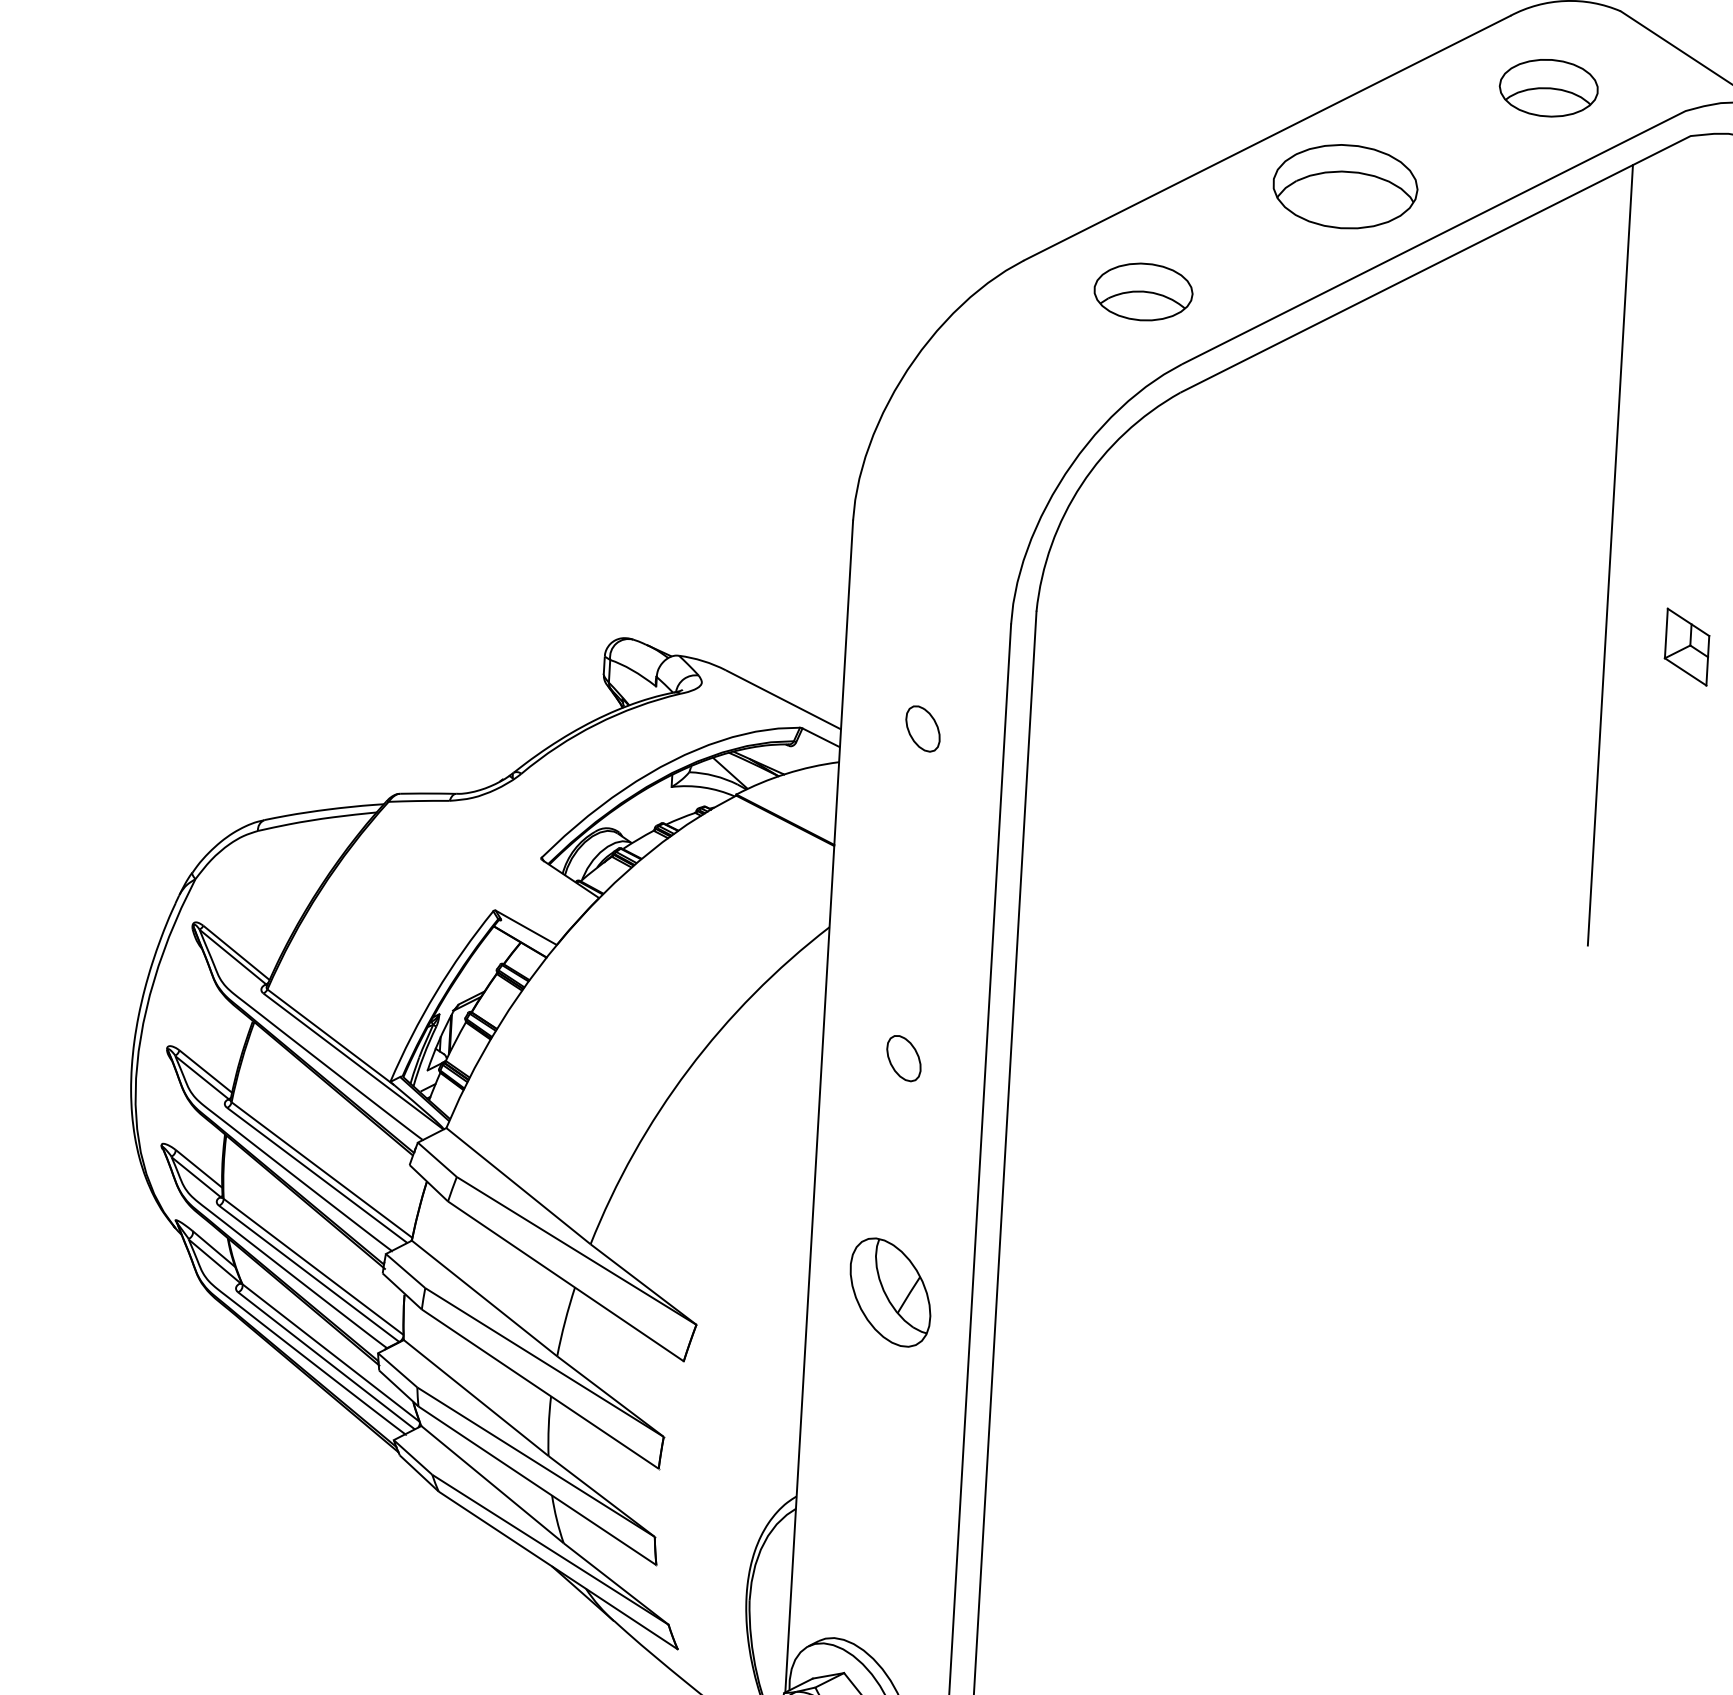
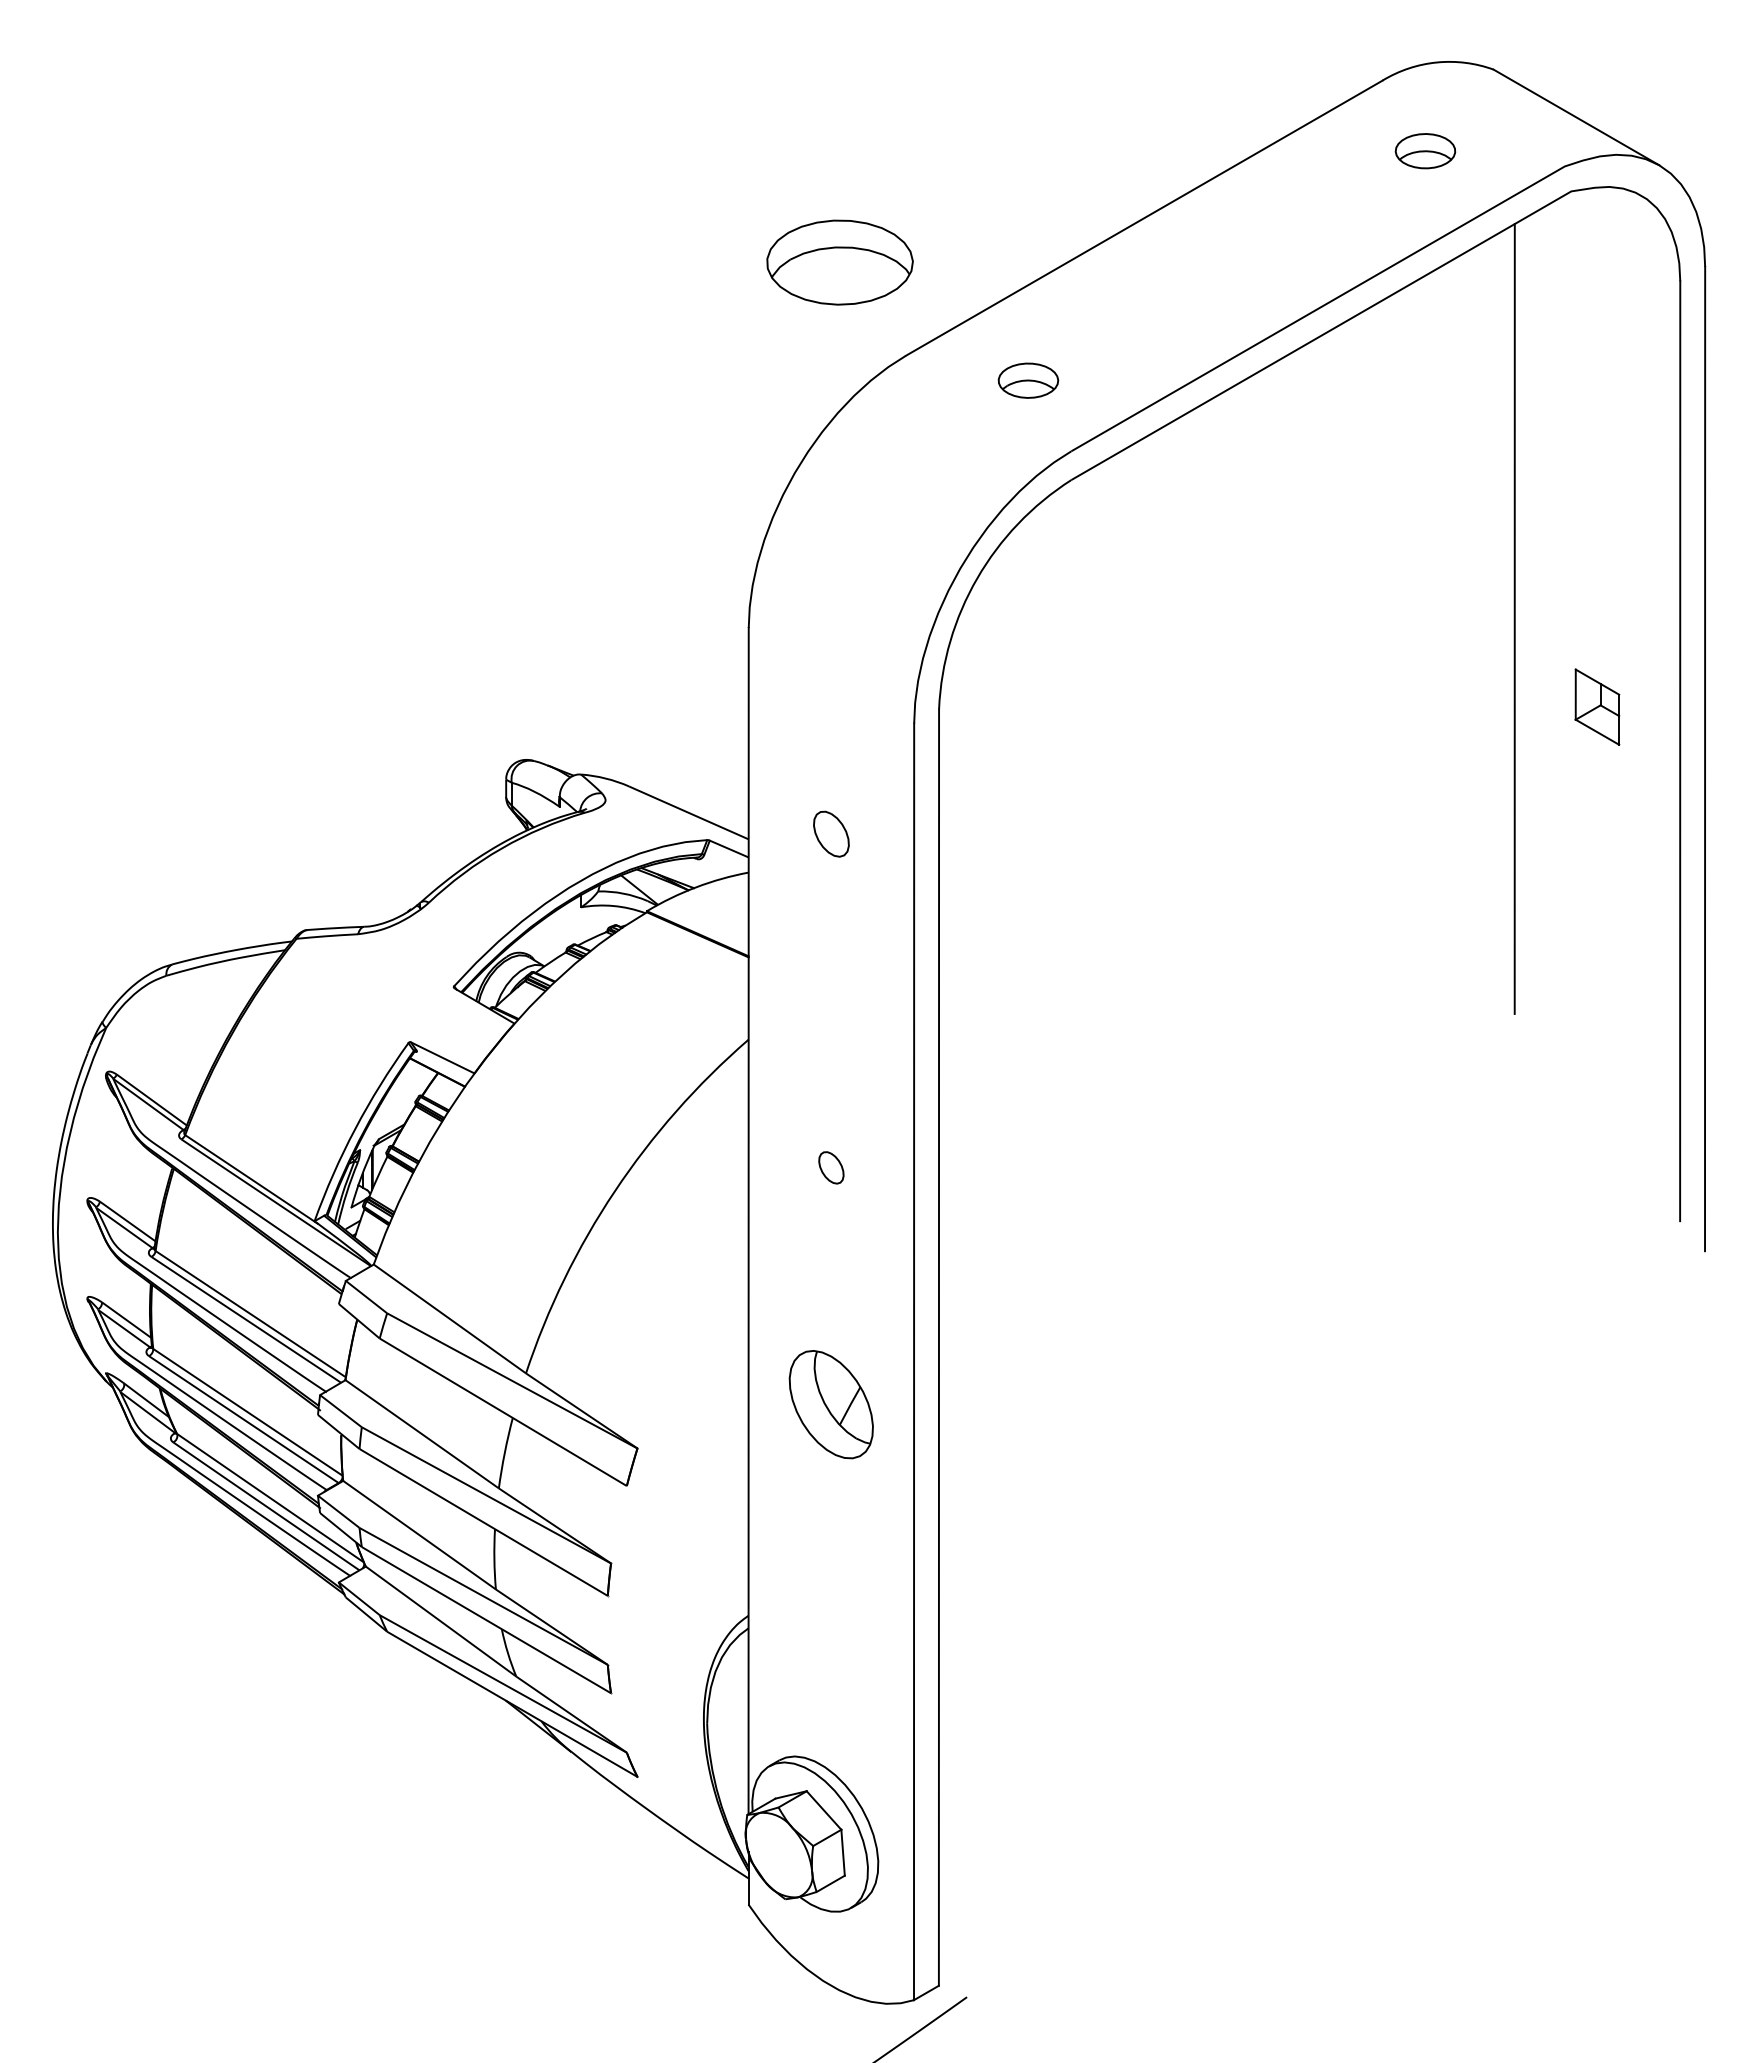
part: (1548, 87) -> (1425, 150), size x0.6
part: (1344, 186) -> (839, 262), moved
part: (1143, 291) -> (1028, 380), size x0.6
part: (904, 1058) -> (831, 1167), size x0.7

